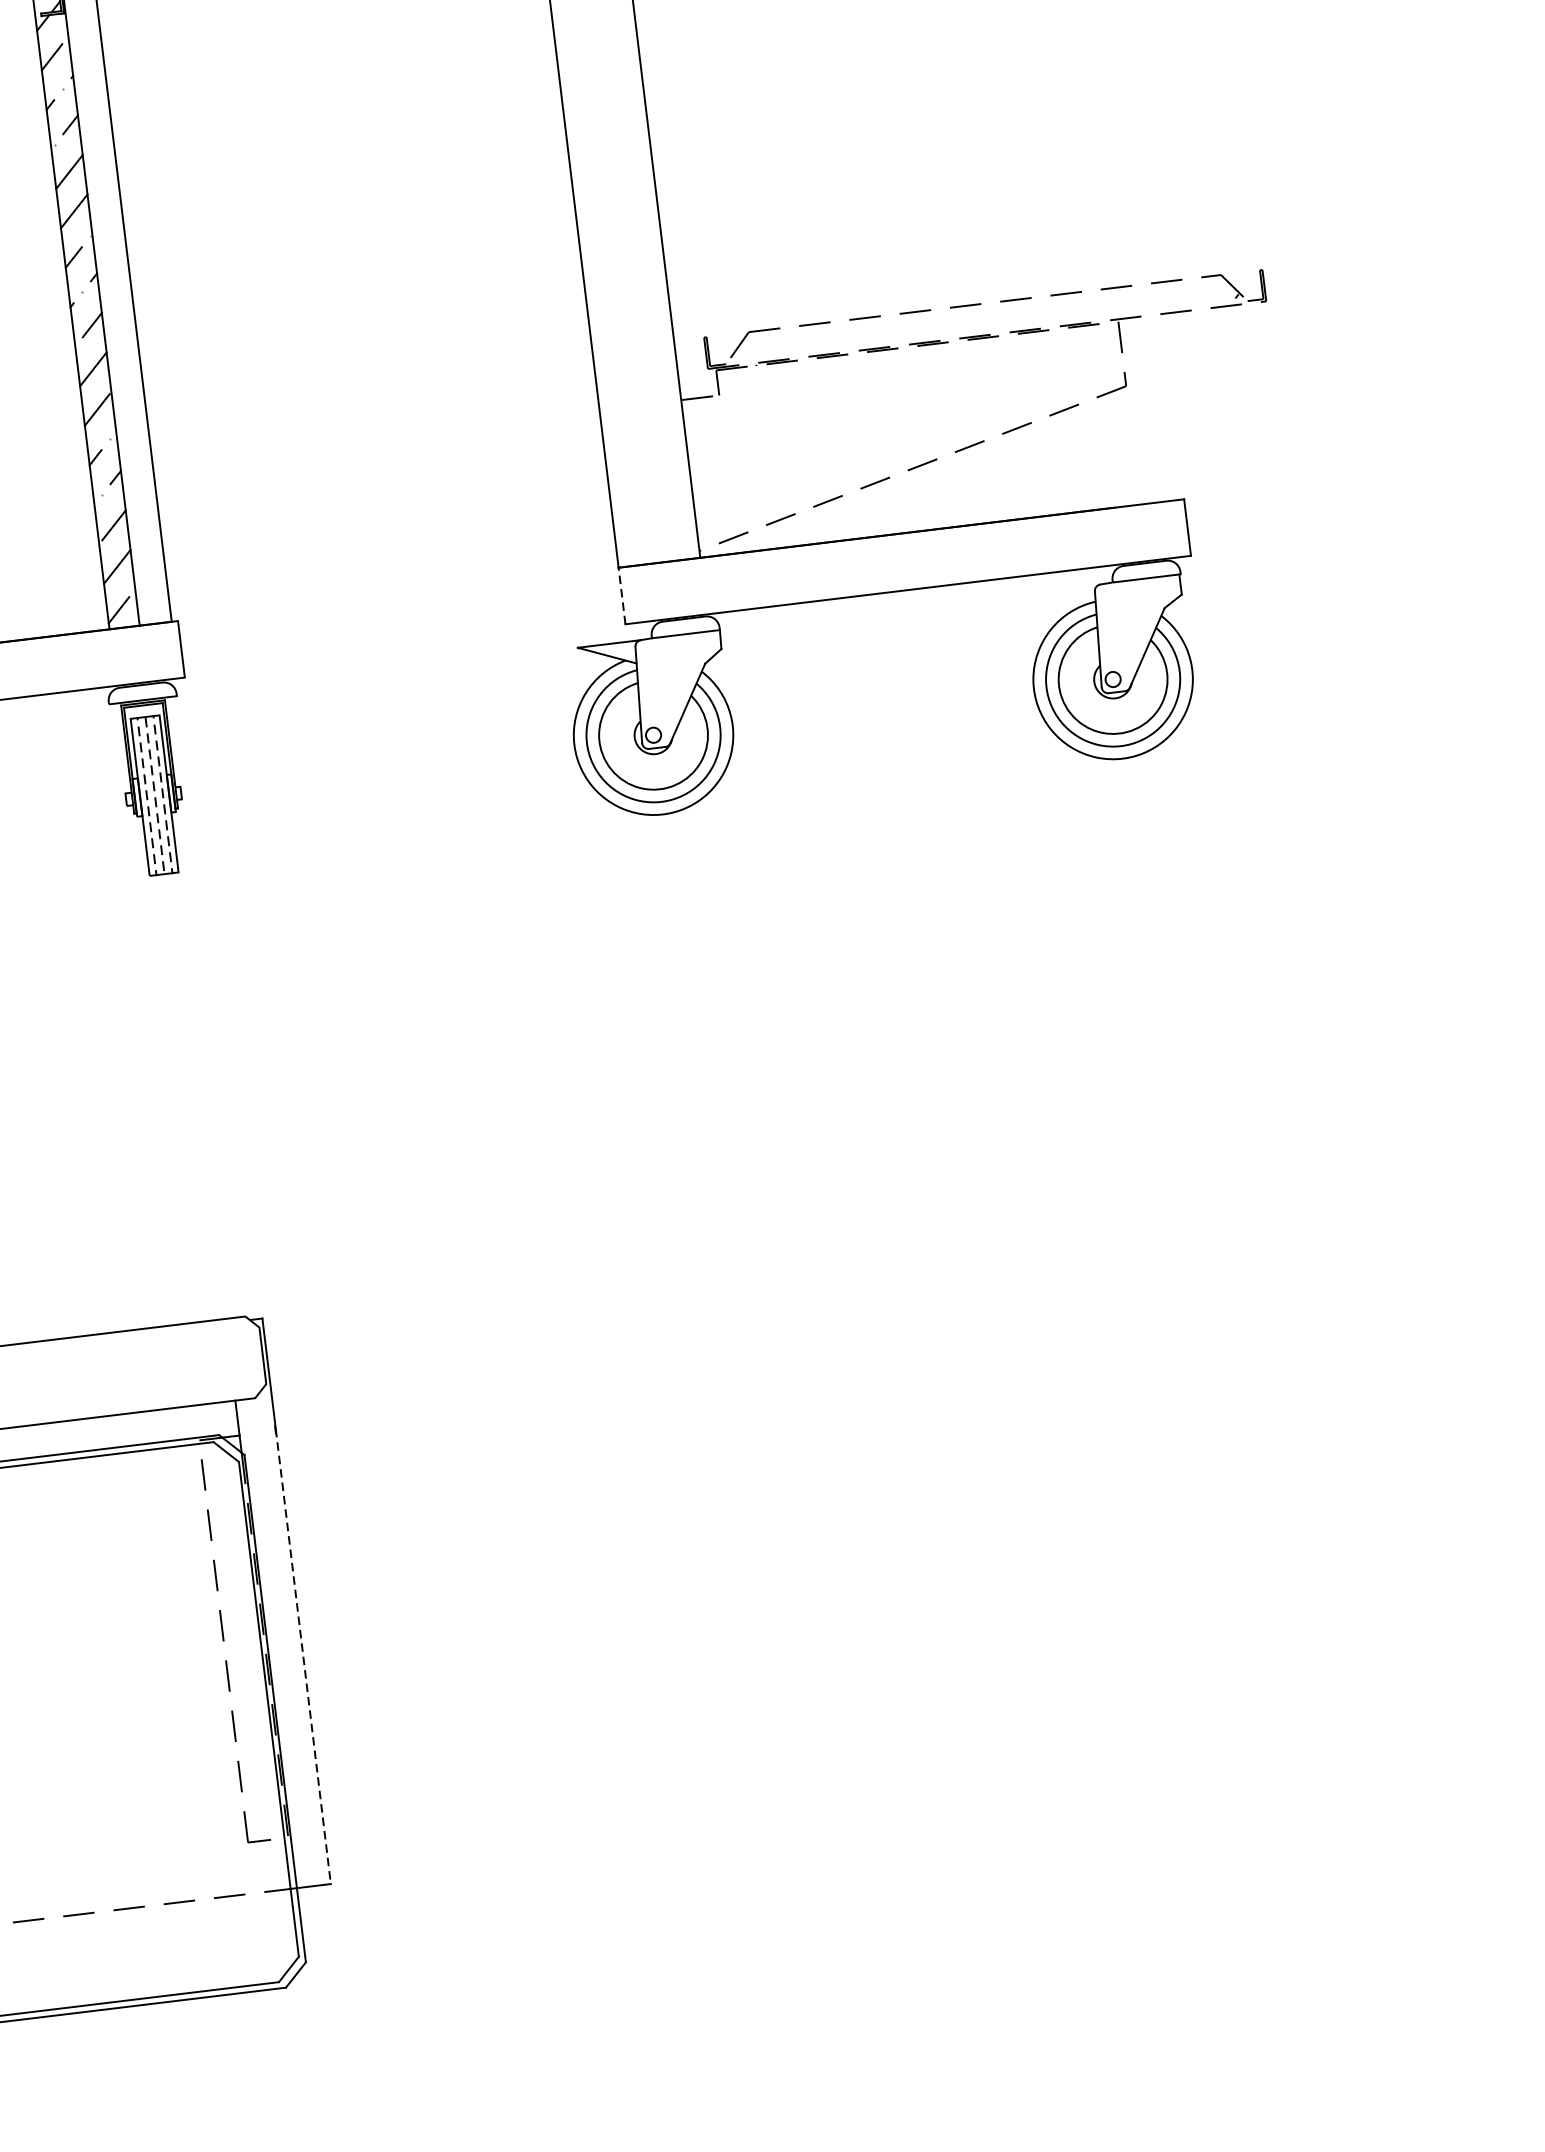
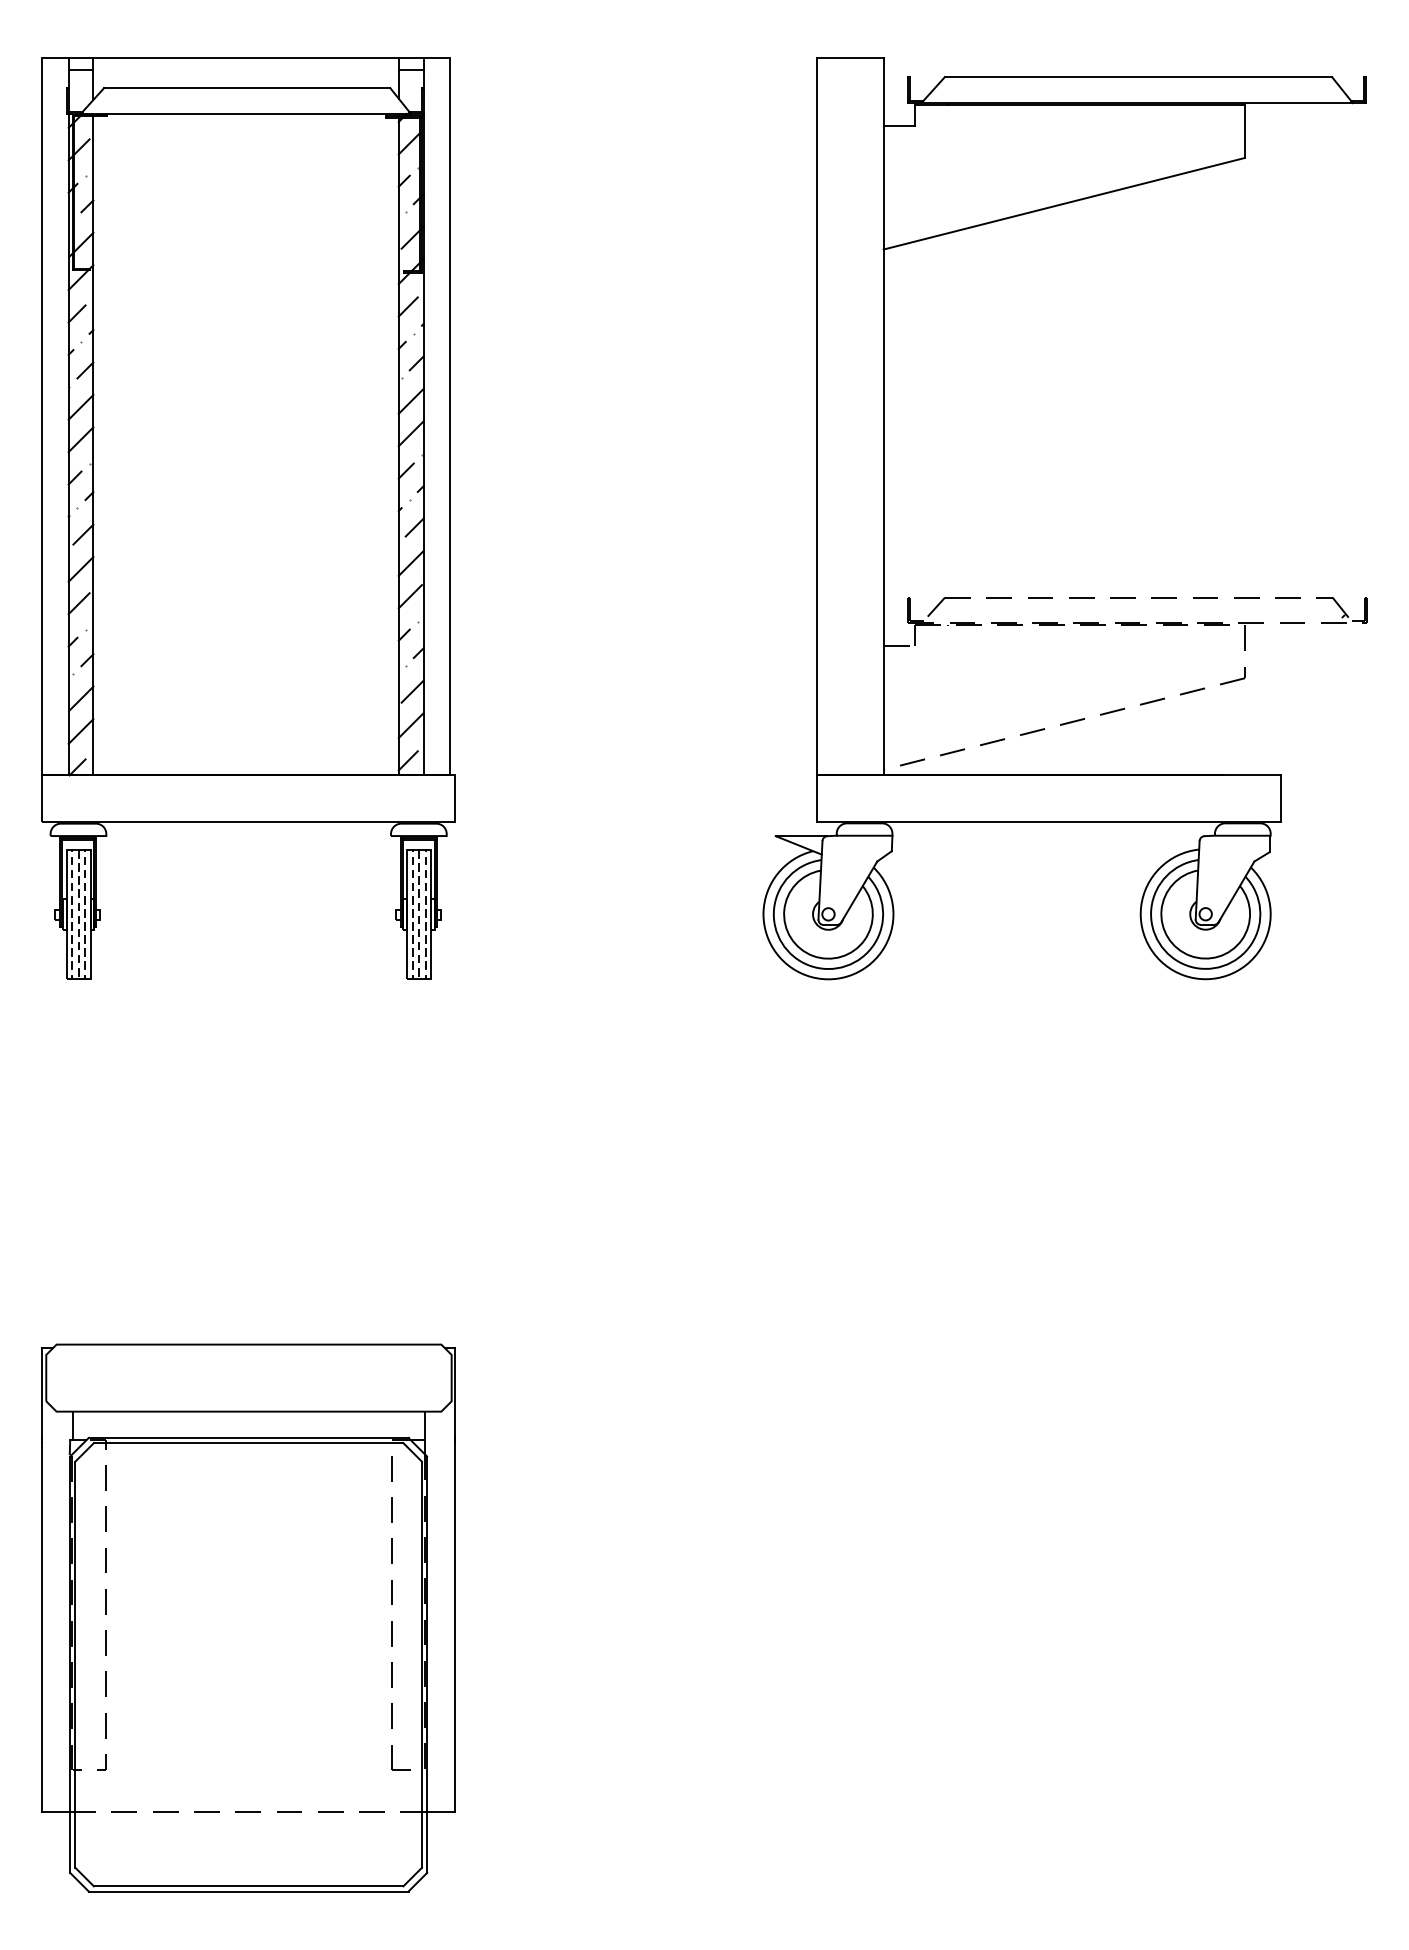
line: (621, 595) -> (816, 798), dashed -> solid
line: (302, 1656) -> (454, 1625), dashed -> solid

